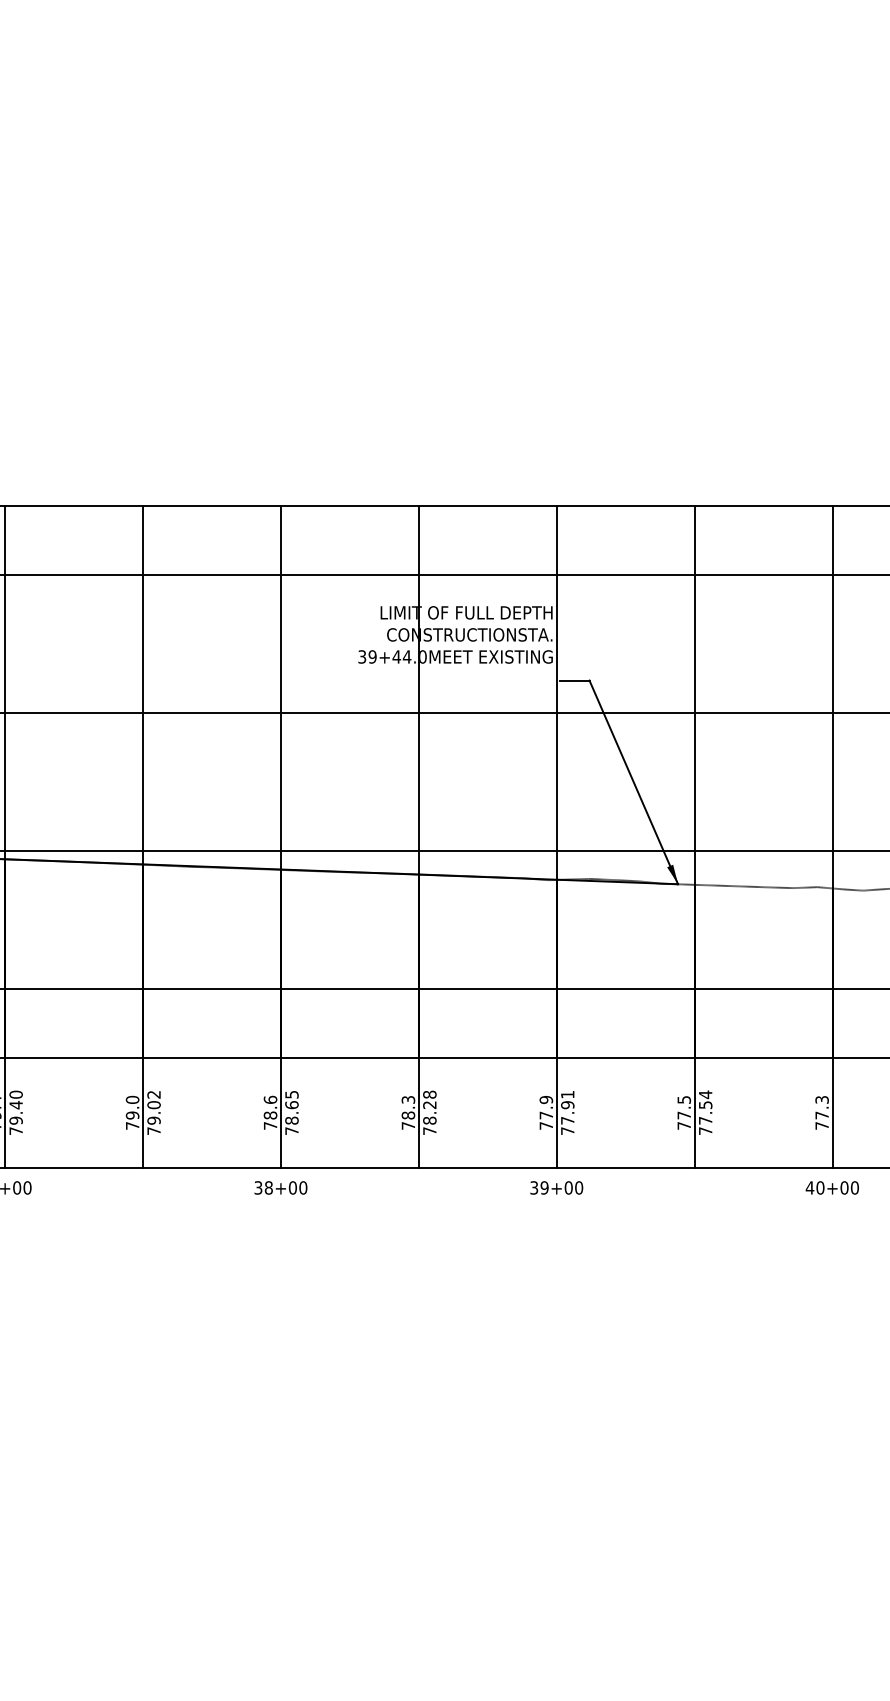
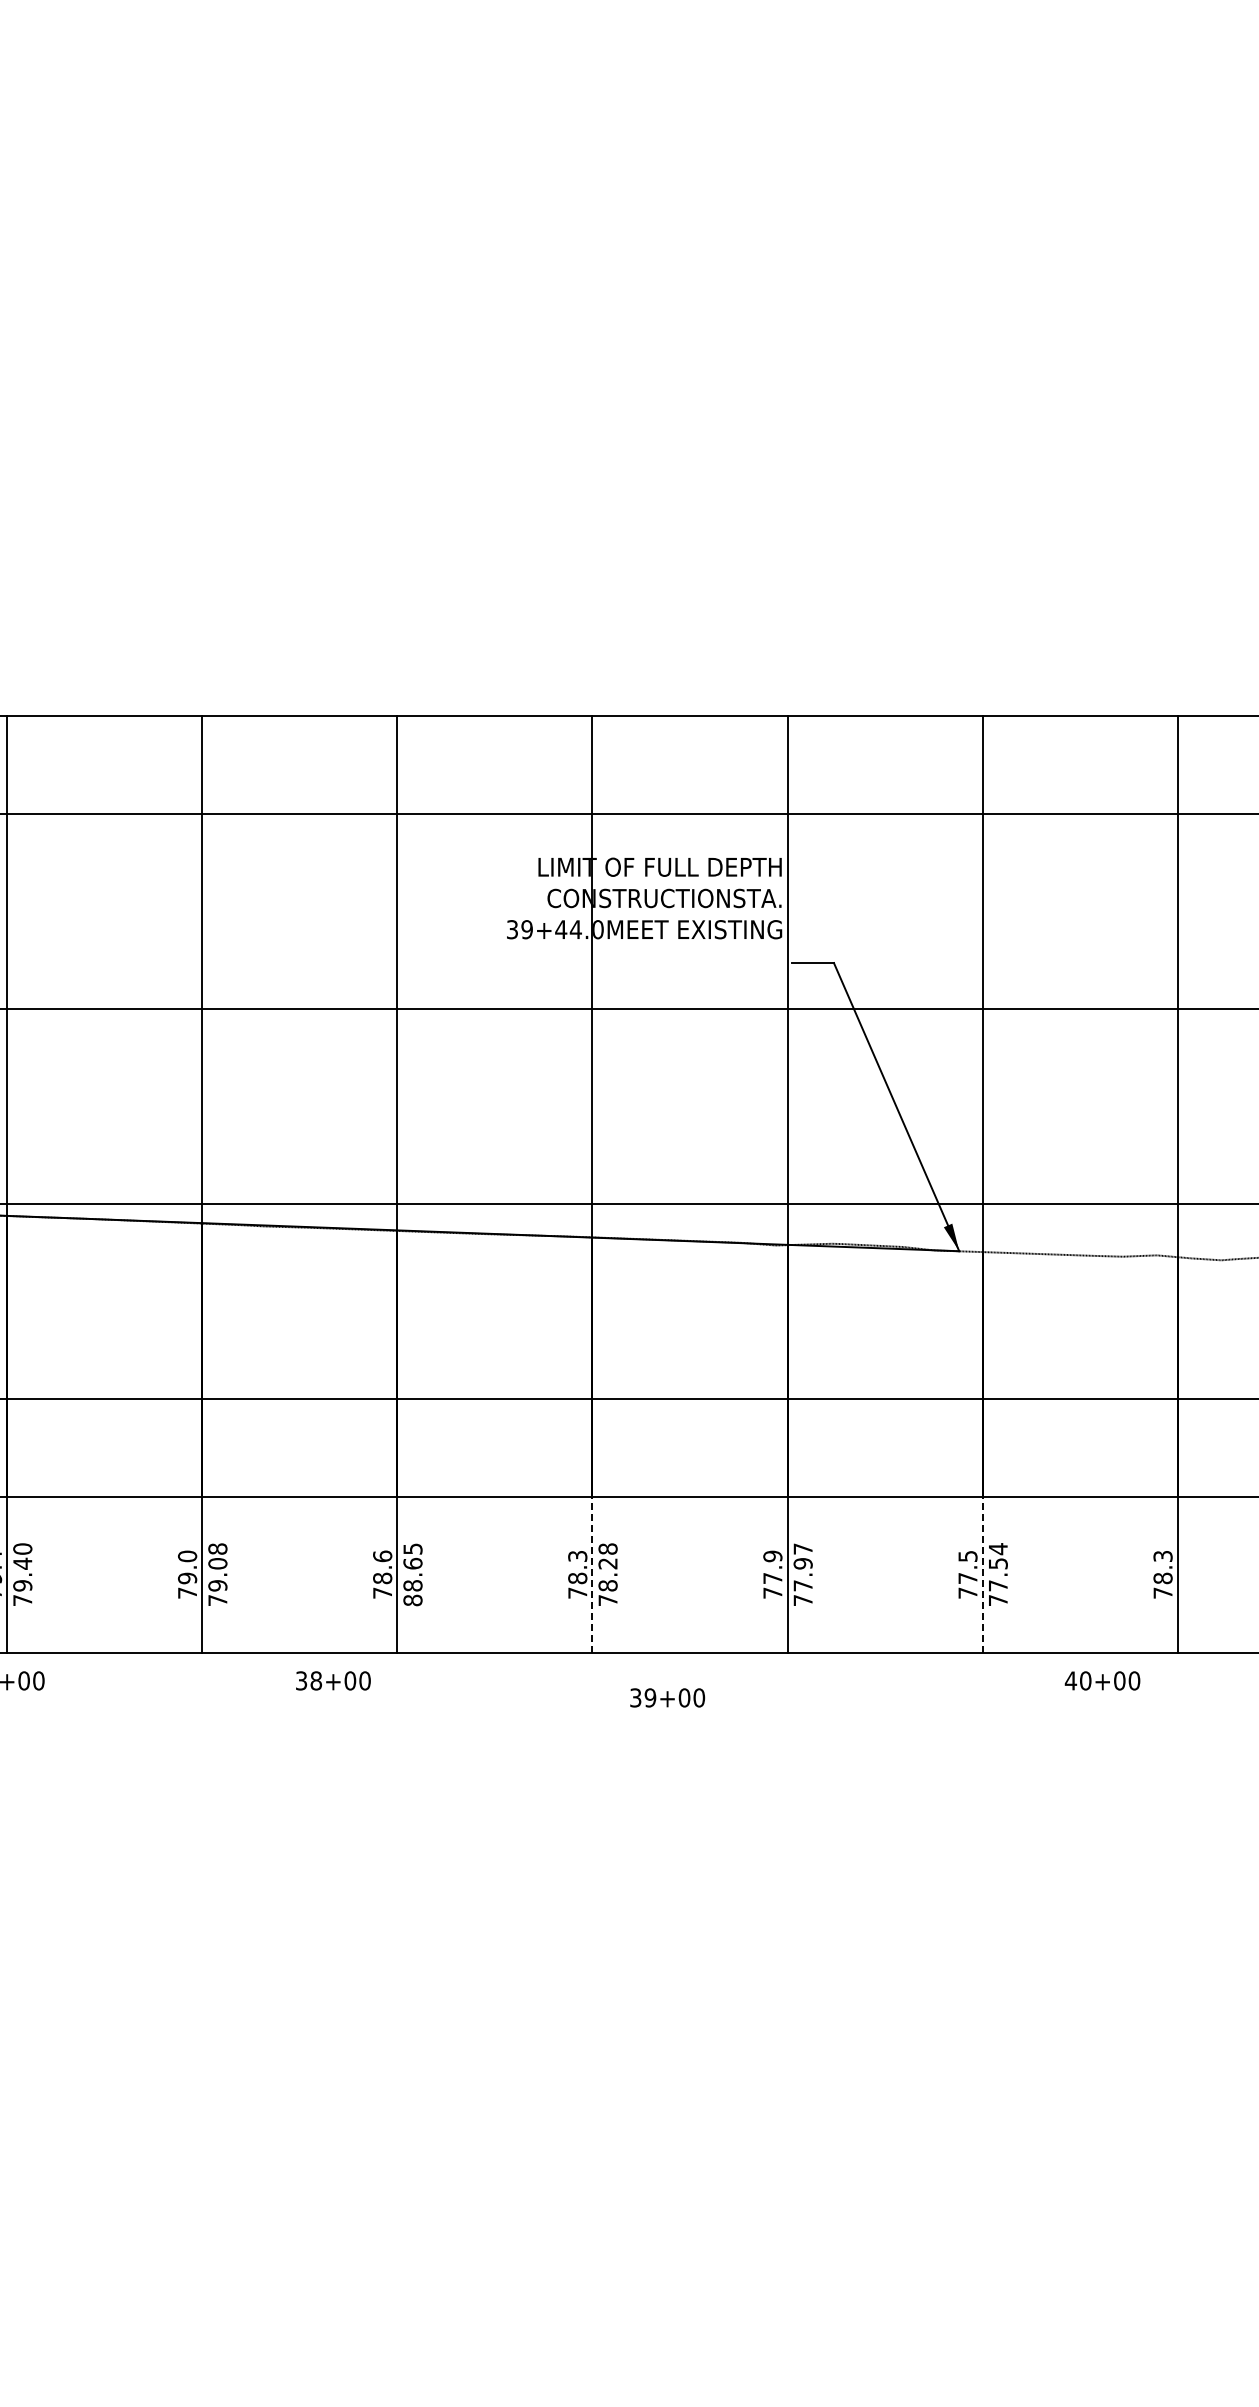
text: (153, 1094) -> (217, 1548), 79.02 -> 79.08
text: (567, 1094) -> (802, 1548), 77.91 -> 77.97
line: (418, 1112) -> (592, 1574), solid -> dashed
line: (694, 1112) -> (982, 1574), solid -> dashed
text: (821, 1115) -> (1162, 1578), 77.3 -> 78.3
text: (291, 1131) -> (412, 1600), 78.65 -> 88.65
text: (281, 1187) -> (333, 1680), moved
text: (556, 1187) -> (667, 1697), moved
text: (832, 1187) -> (1102, 1680), moved

